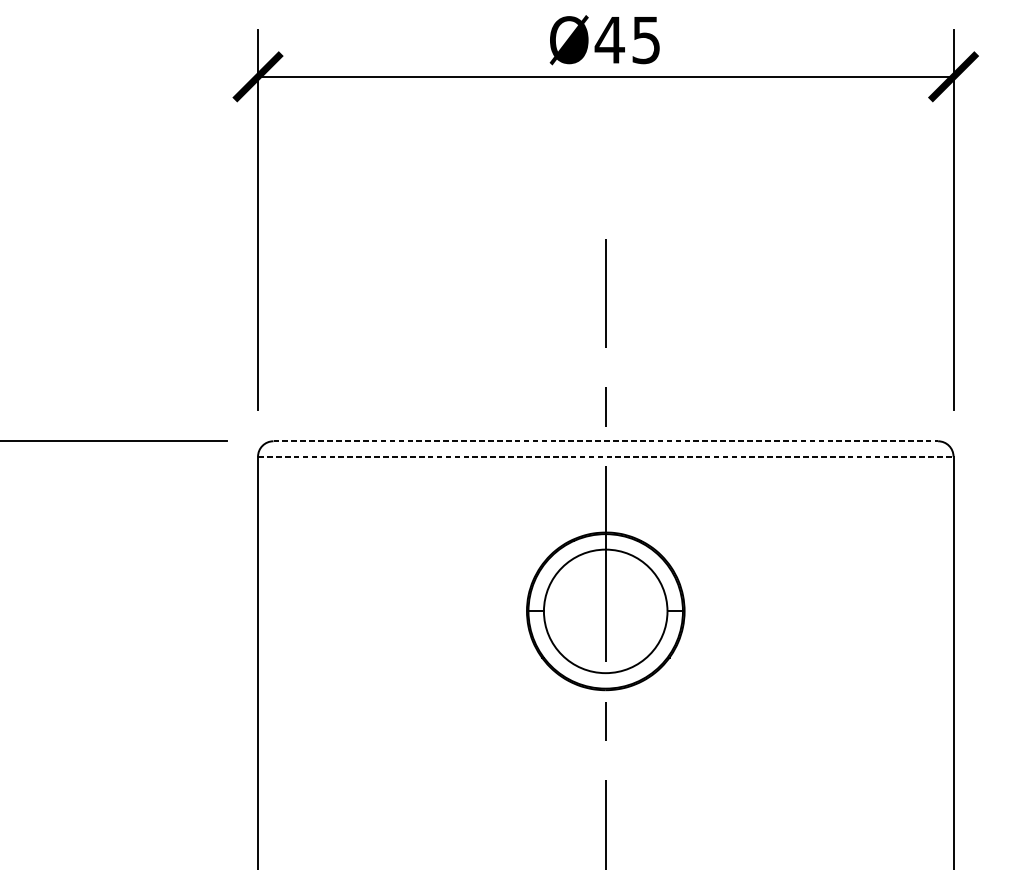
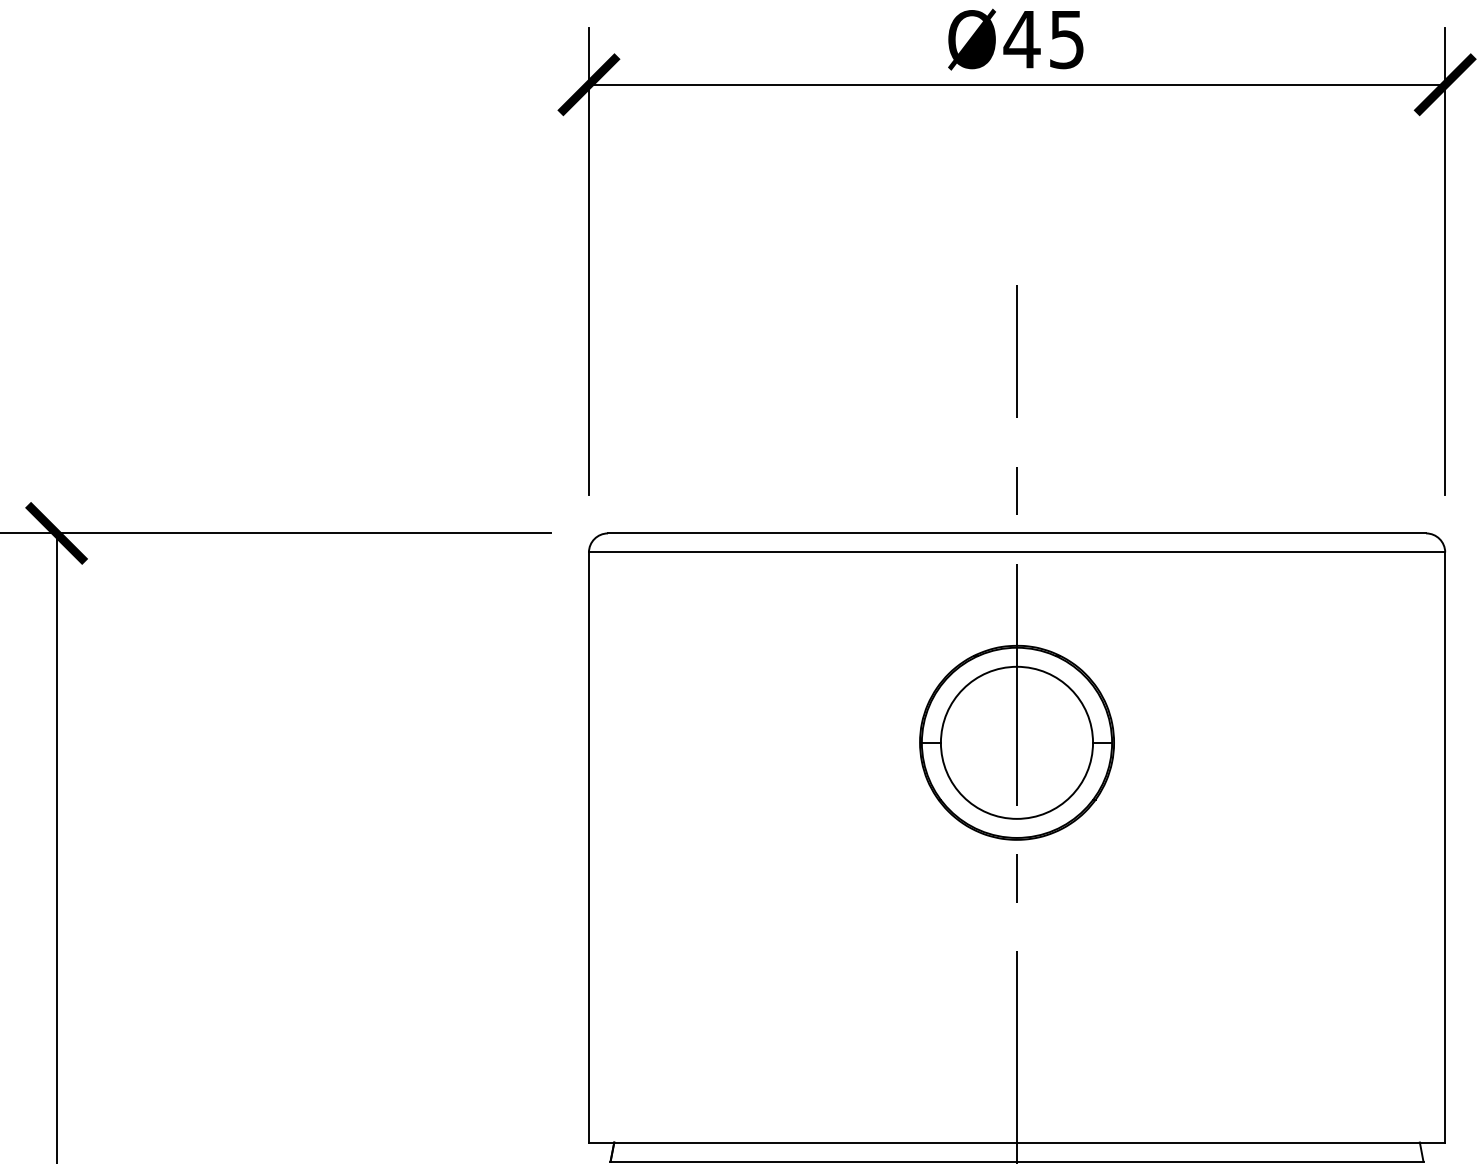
line: (606, 441) -> (1017, 533), dashed -> solid
line: (606, 456) -> (1017, 552), dashed -> solid

